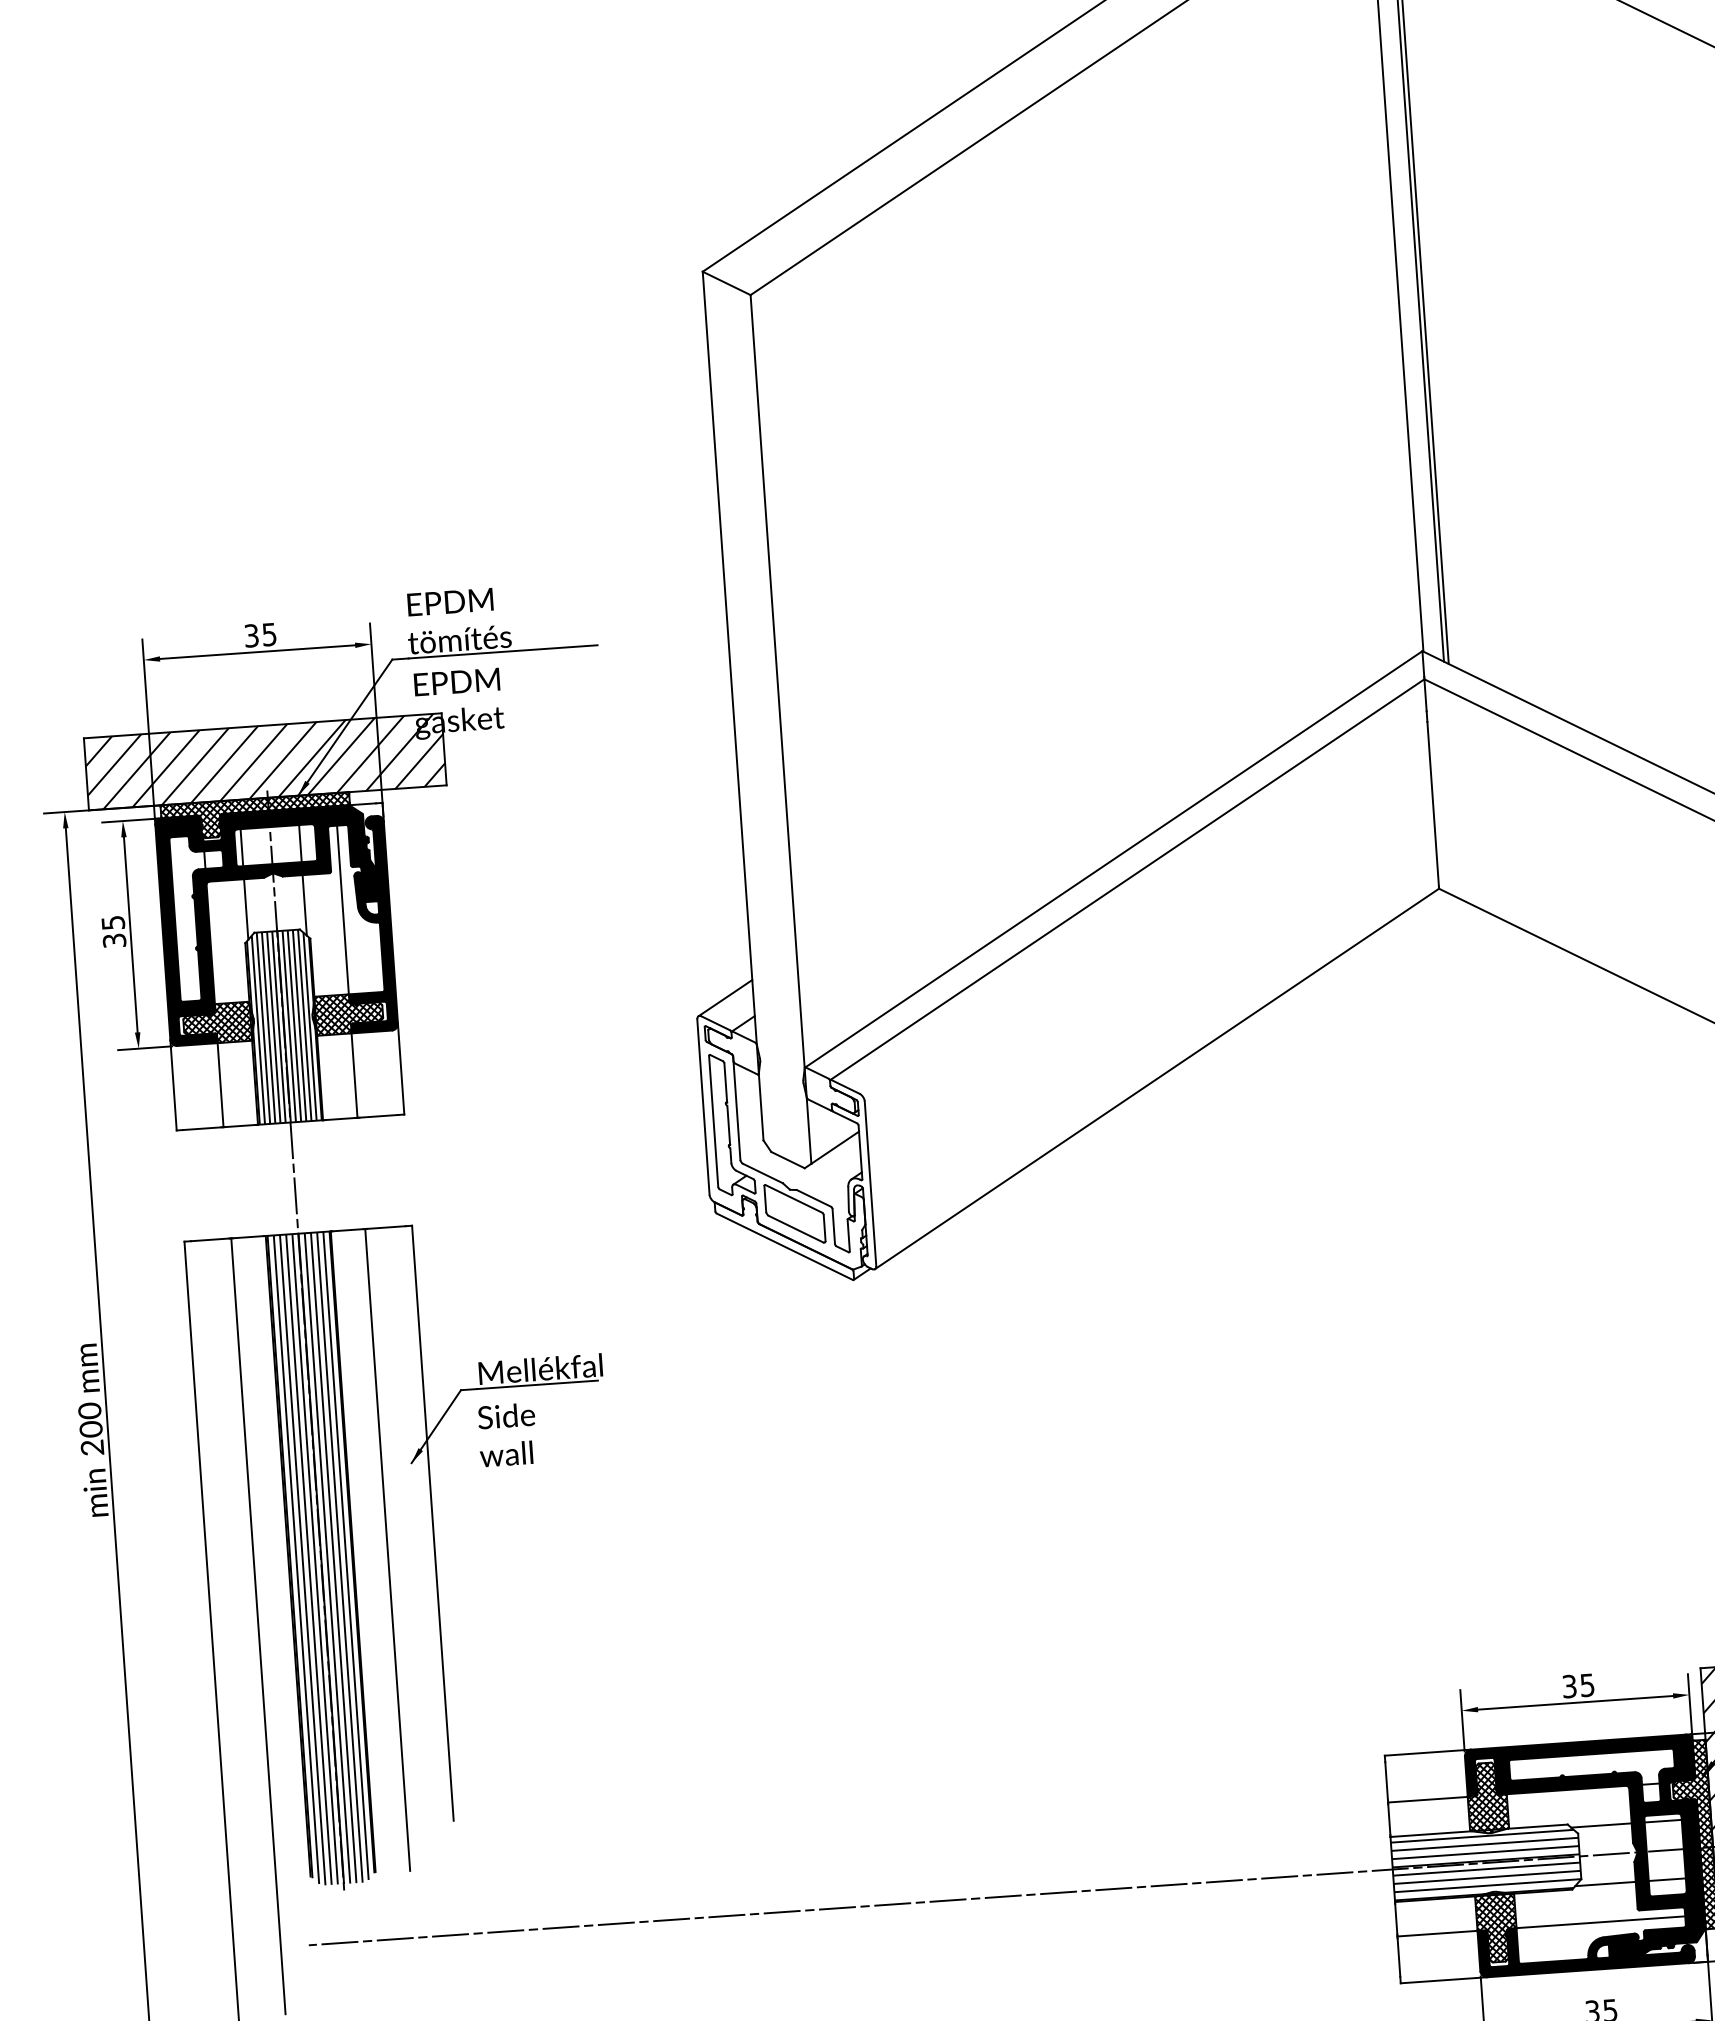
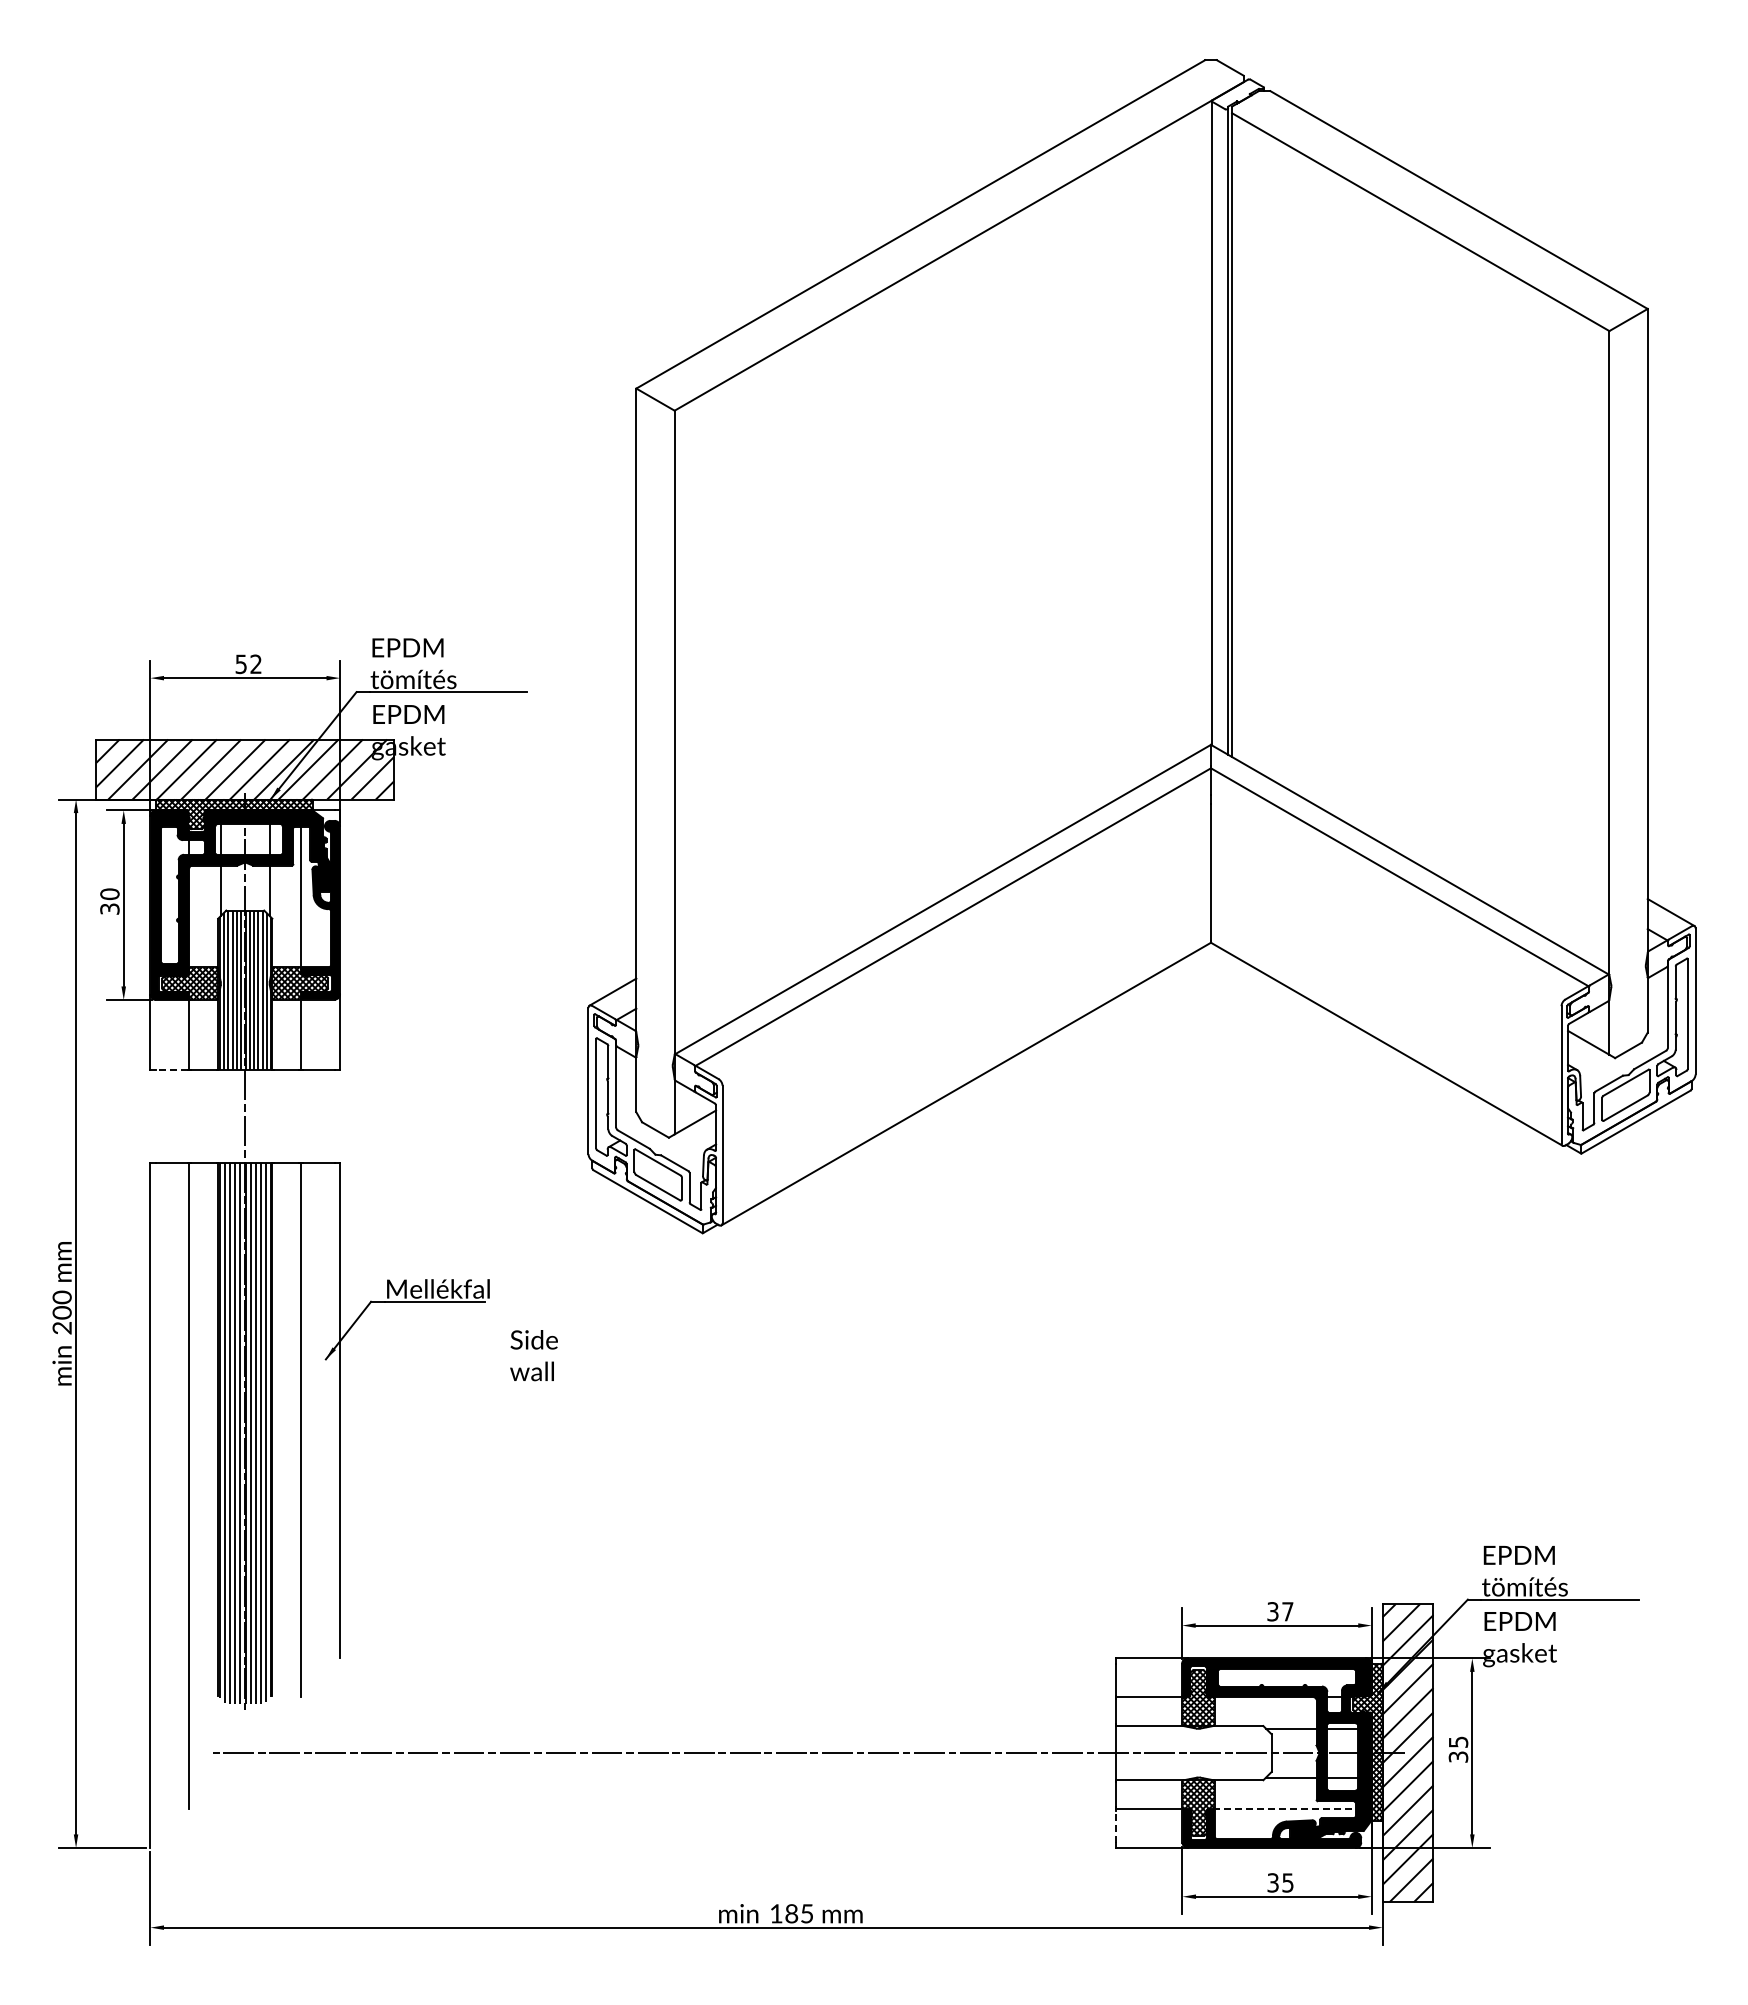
text: (260, 635) -> (248, 664), 35 -> 52
text: (112, 923) -> (109, 894), 35 -> 30
line: (202, 1129) -> (171, 1070), solid -> dashed
text: (506, 1434) -> (533, 1355), moved
text: (1587, 1685) -> (1287, 1611), 35 -> 37
hatch: (1486, 1864) -> (1193, 1754), removed
line: (1599, 1921) -> (1284, 1808), solid -> dashed
line: (1398, 1957) -> (1115, 1826), solid -> dashed

